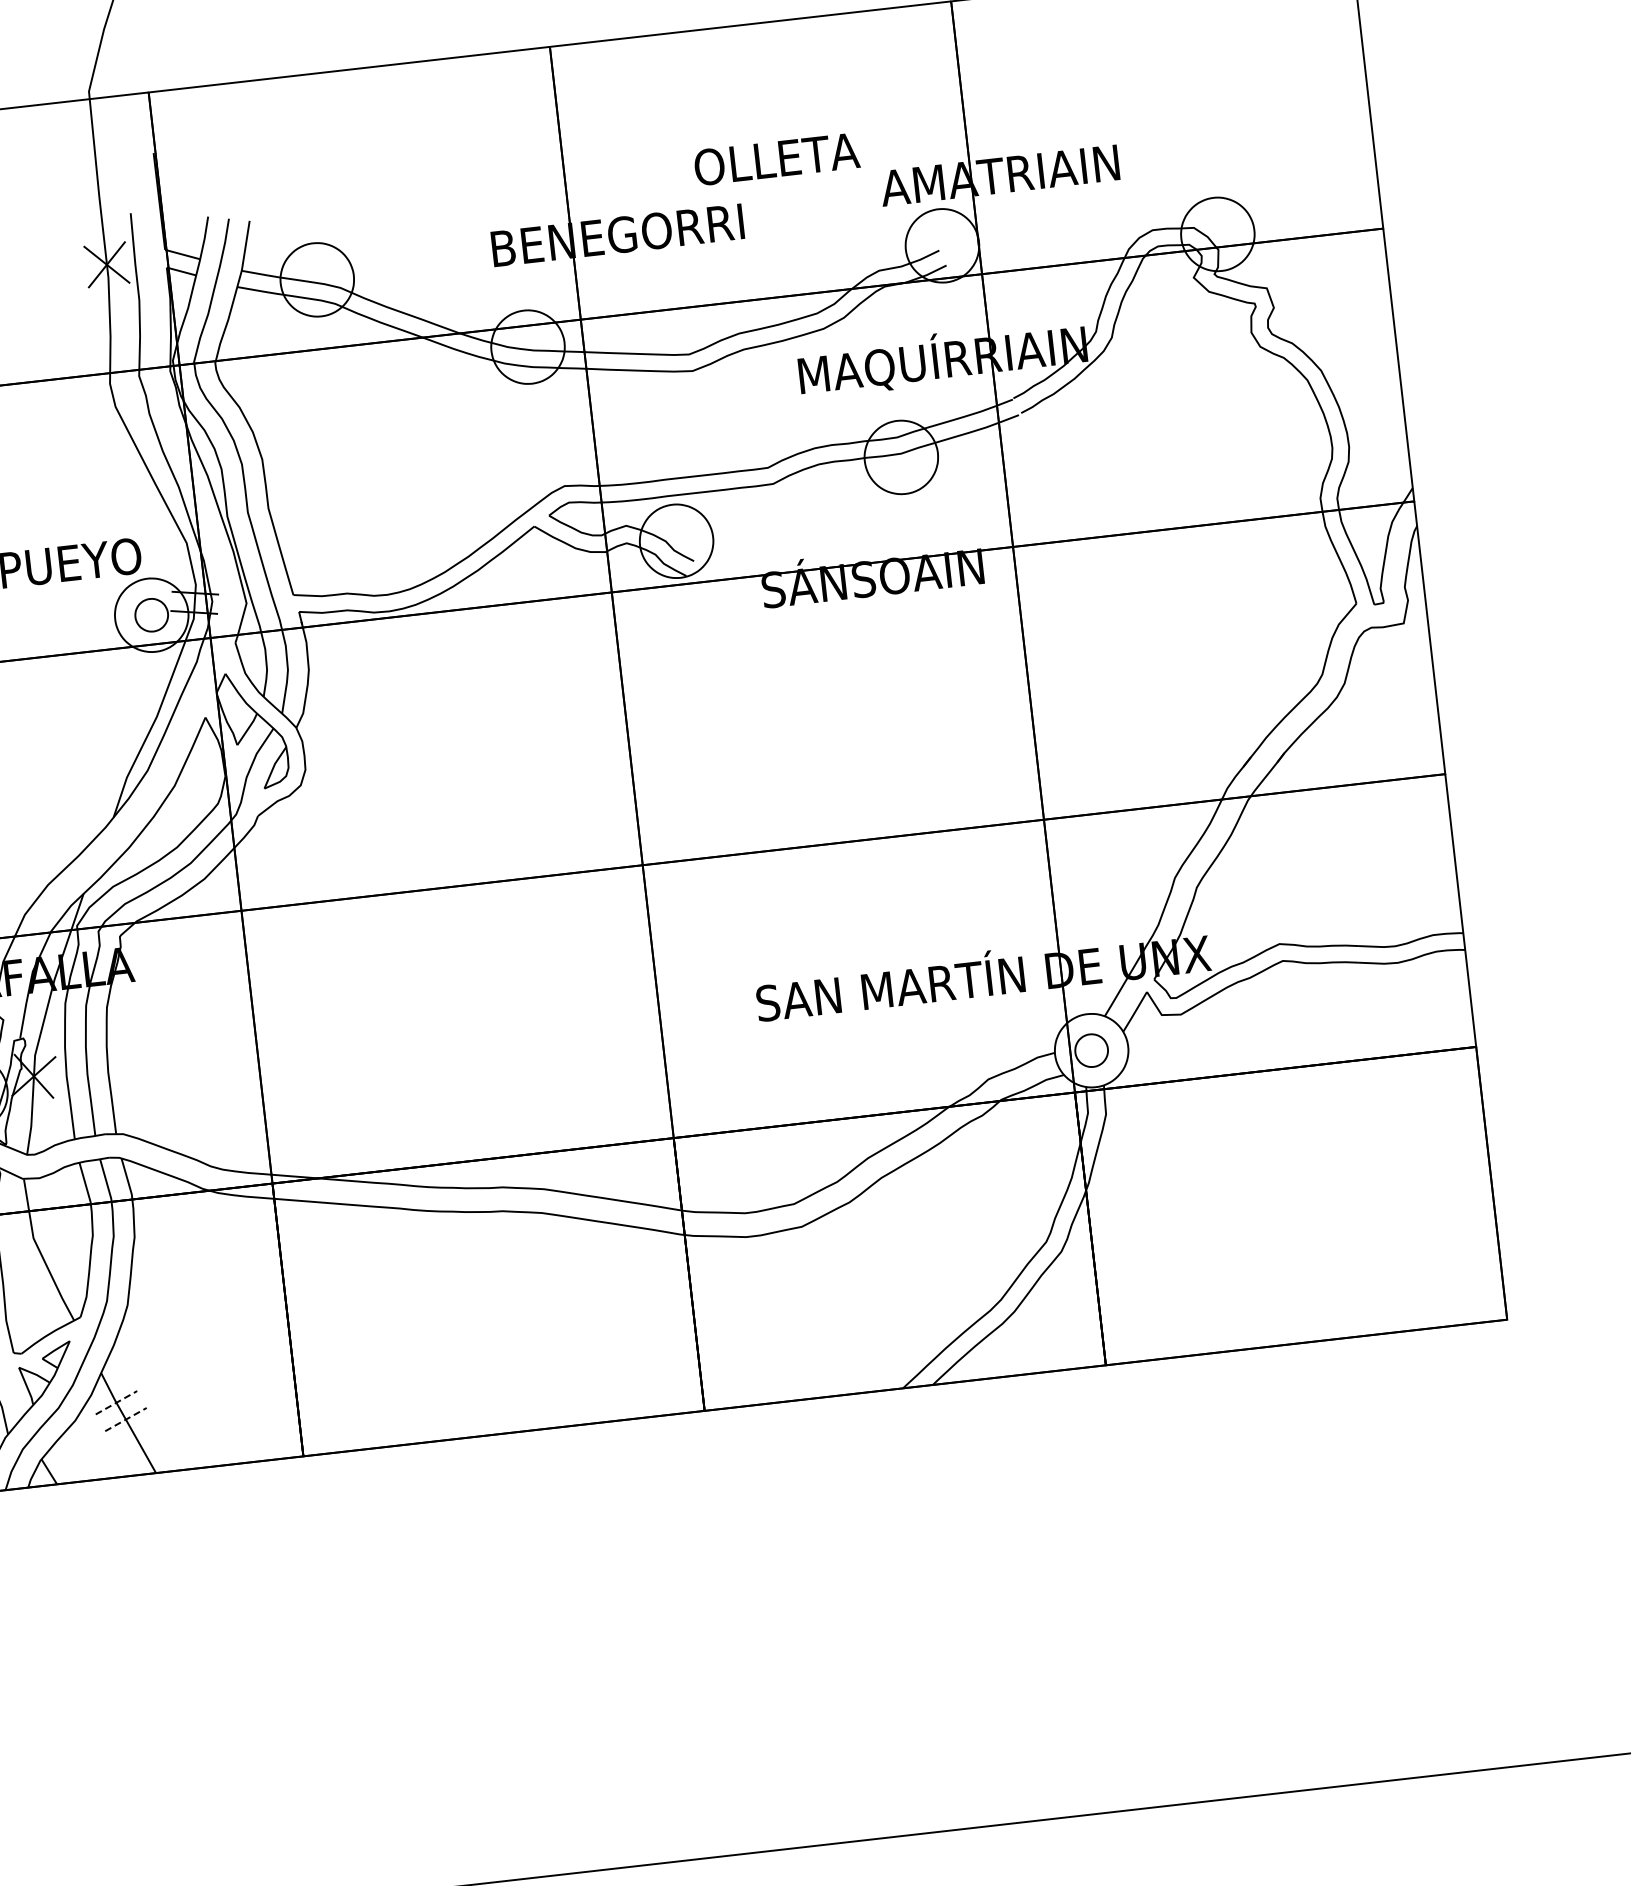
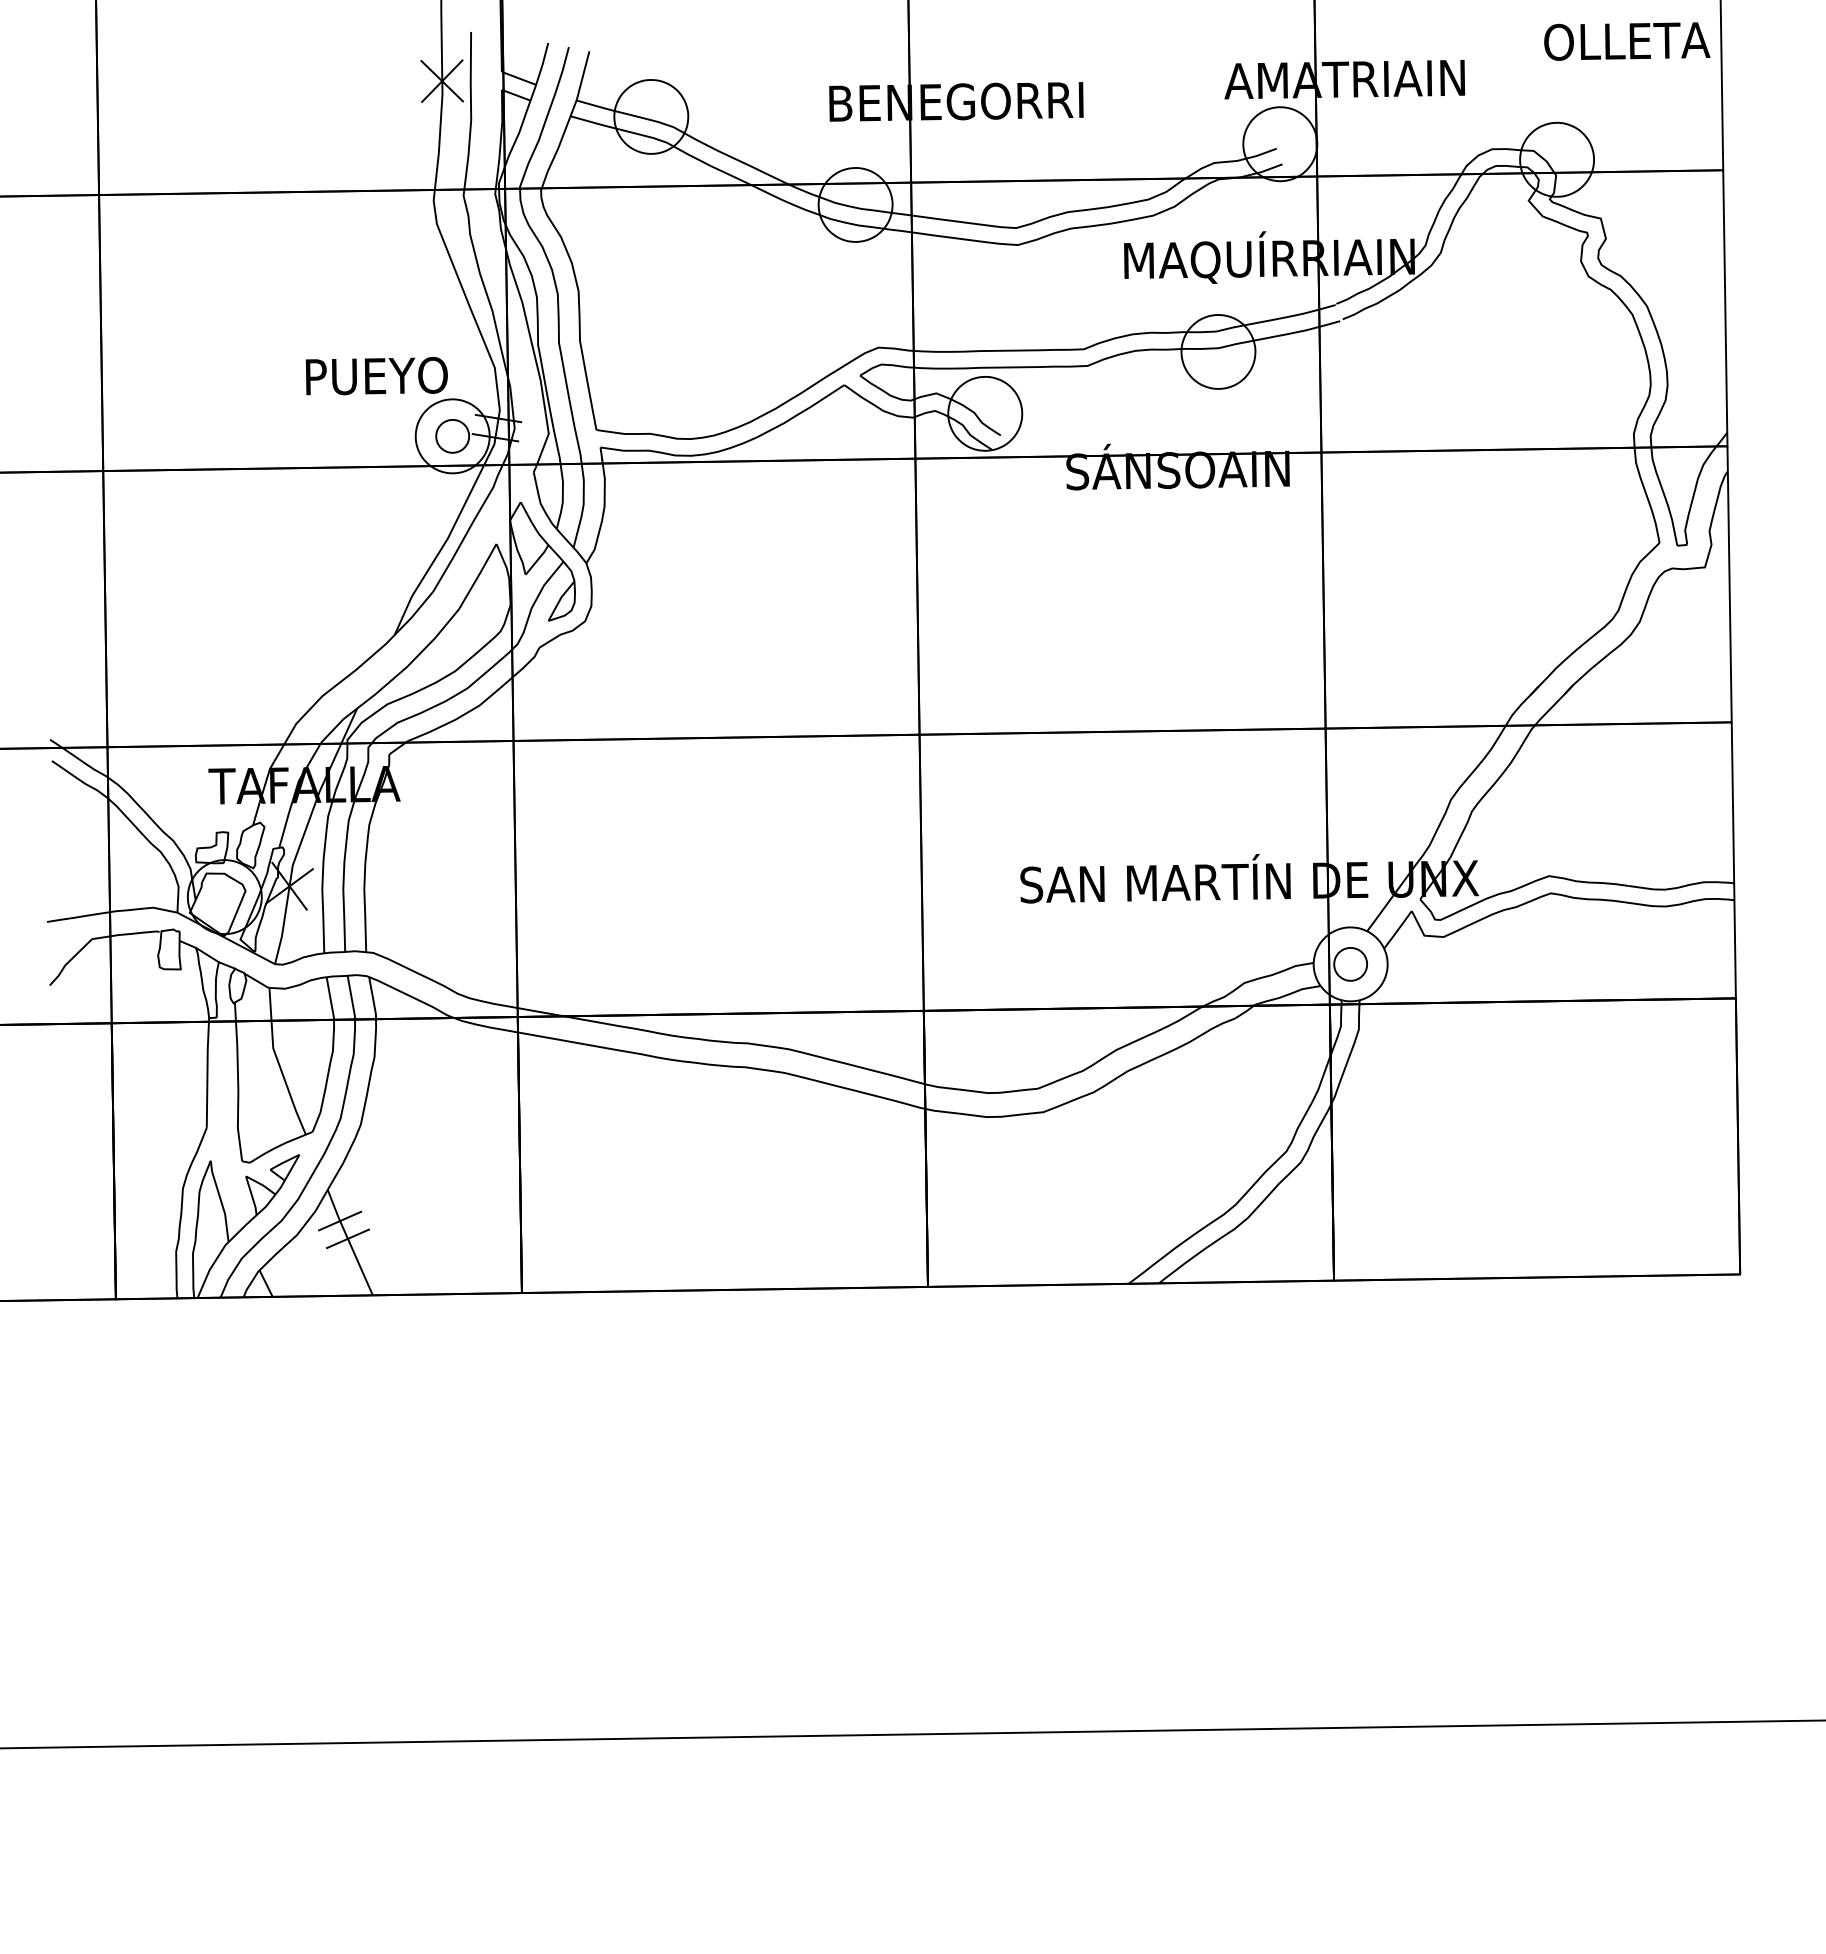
text: (777, 159) -> (1627, 41), moved
line: (116, 1403) -> (340, 1221), dashed -> solid
line: (125, 1419) -> (347, 1238), dashed -> solid

